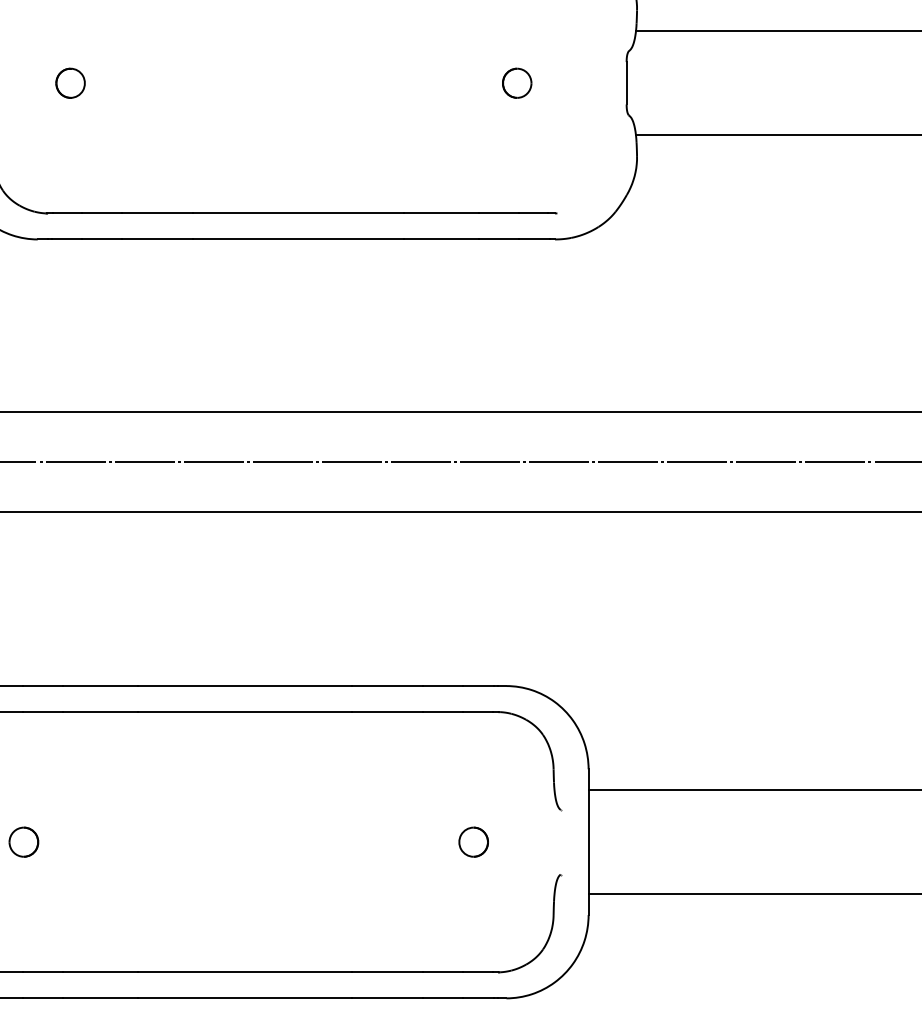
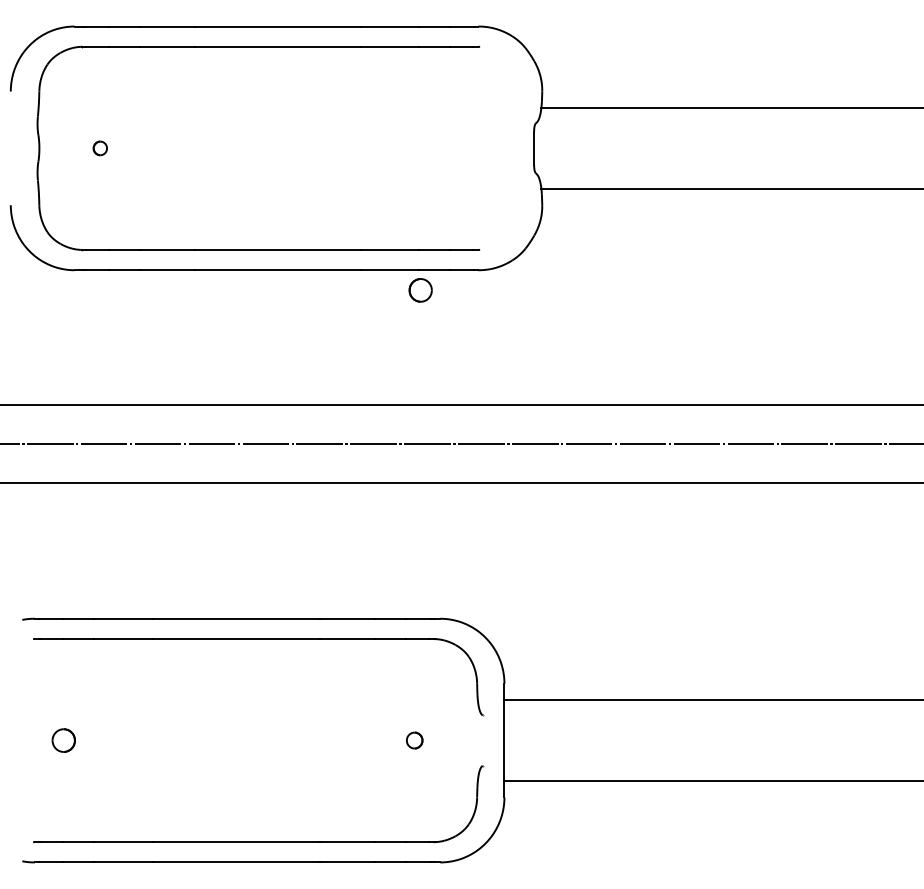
part: (70, 83) -> (100, 148), size x0.6
part: (516, 83) -> (420, 290), moved
part: (473, 842) -> (414, 740), size x0.7

